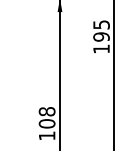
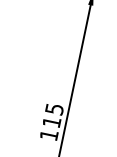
text: (46, 117) -> (52, 115), 108 -> 115

